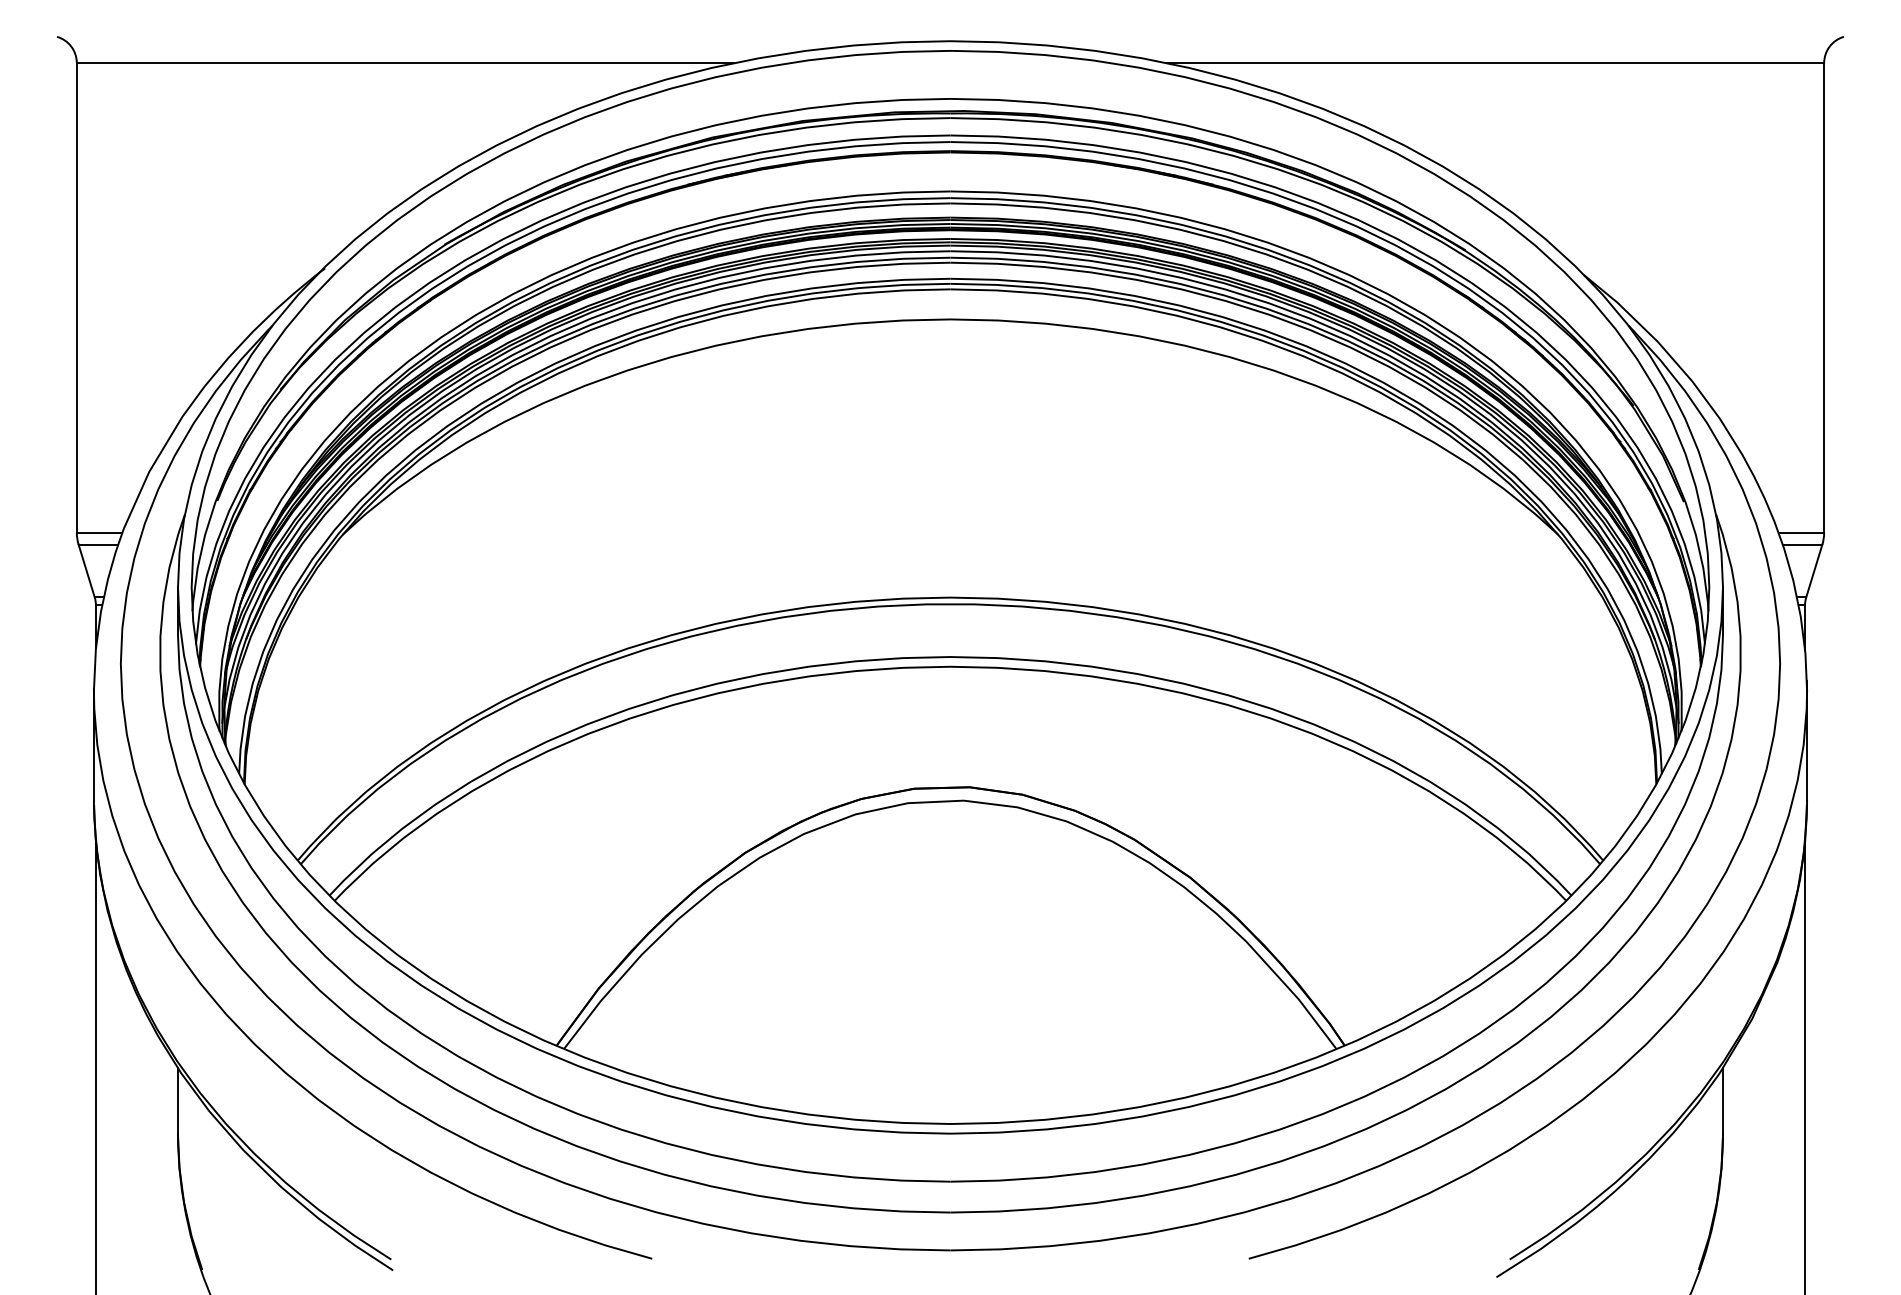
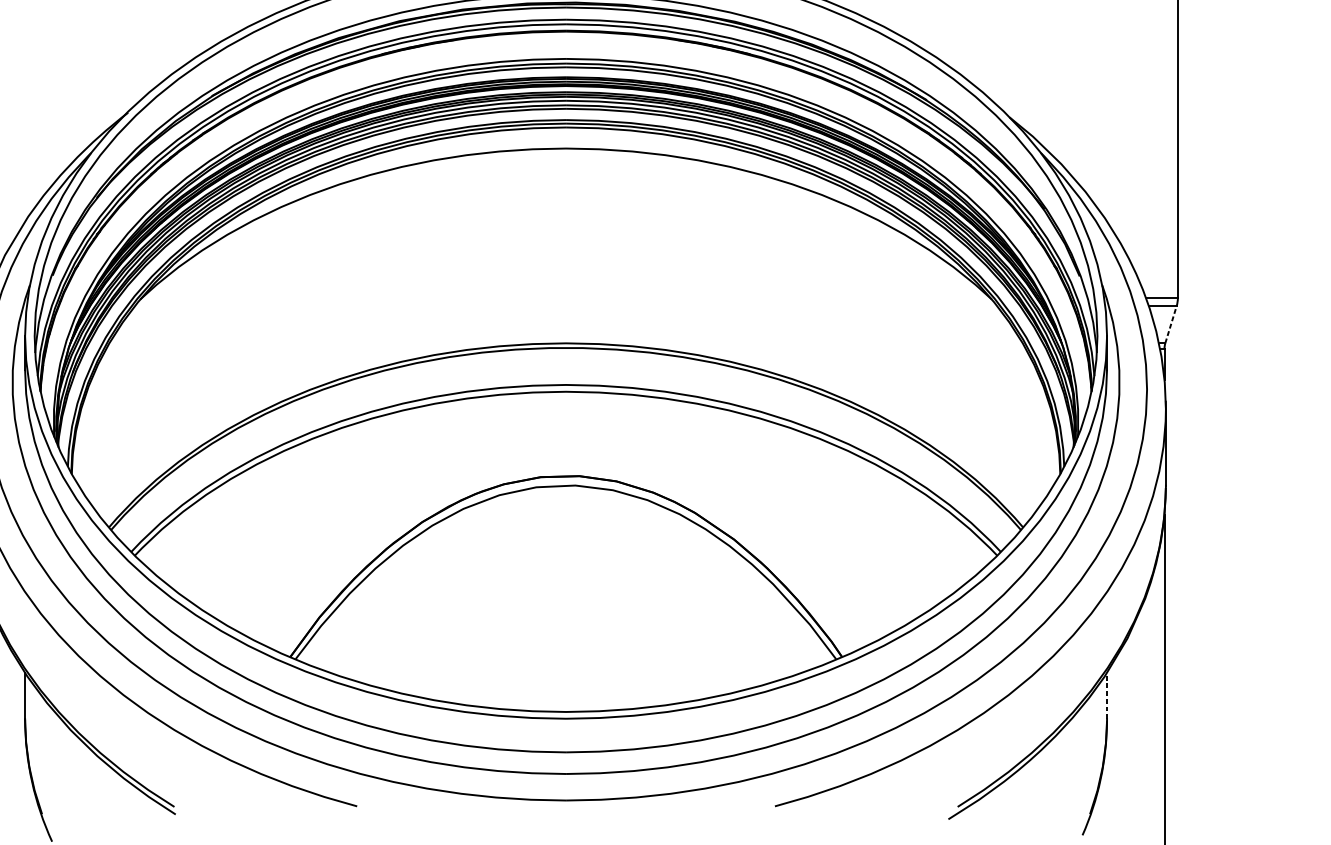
line: (1814, 571) -> (1171, 325), solid -> dashed
line: (1722, 1100) -> (1106, 695), solid -> dashed

